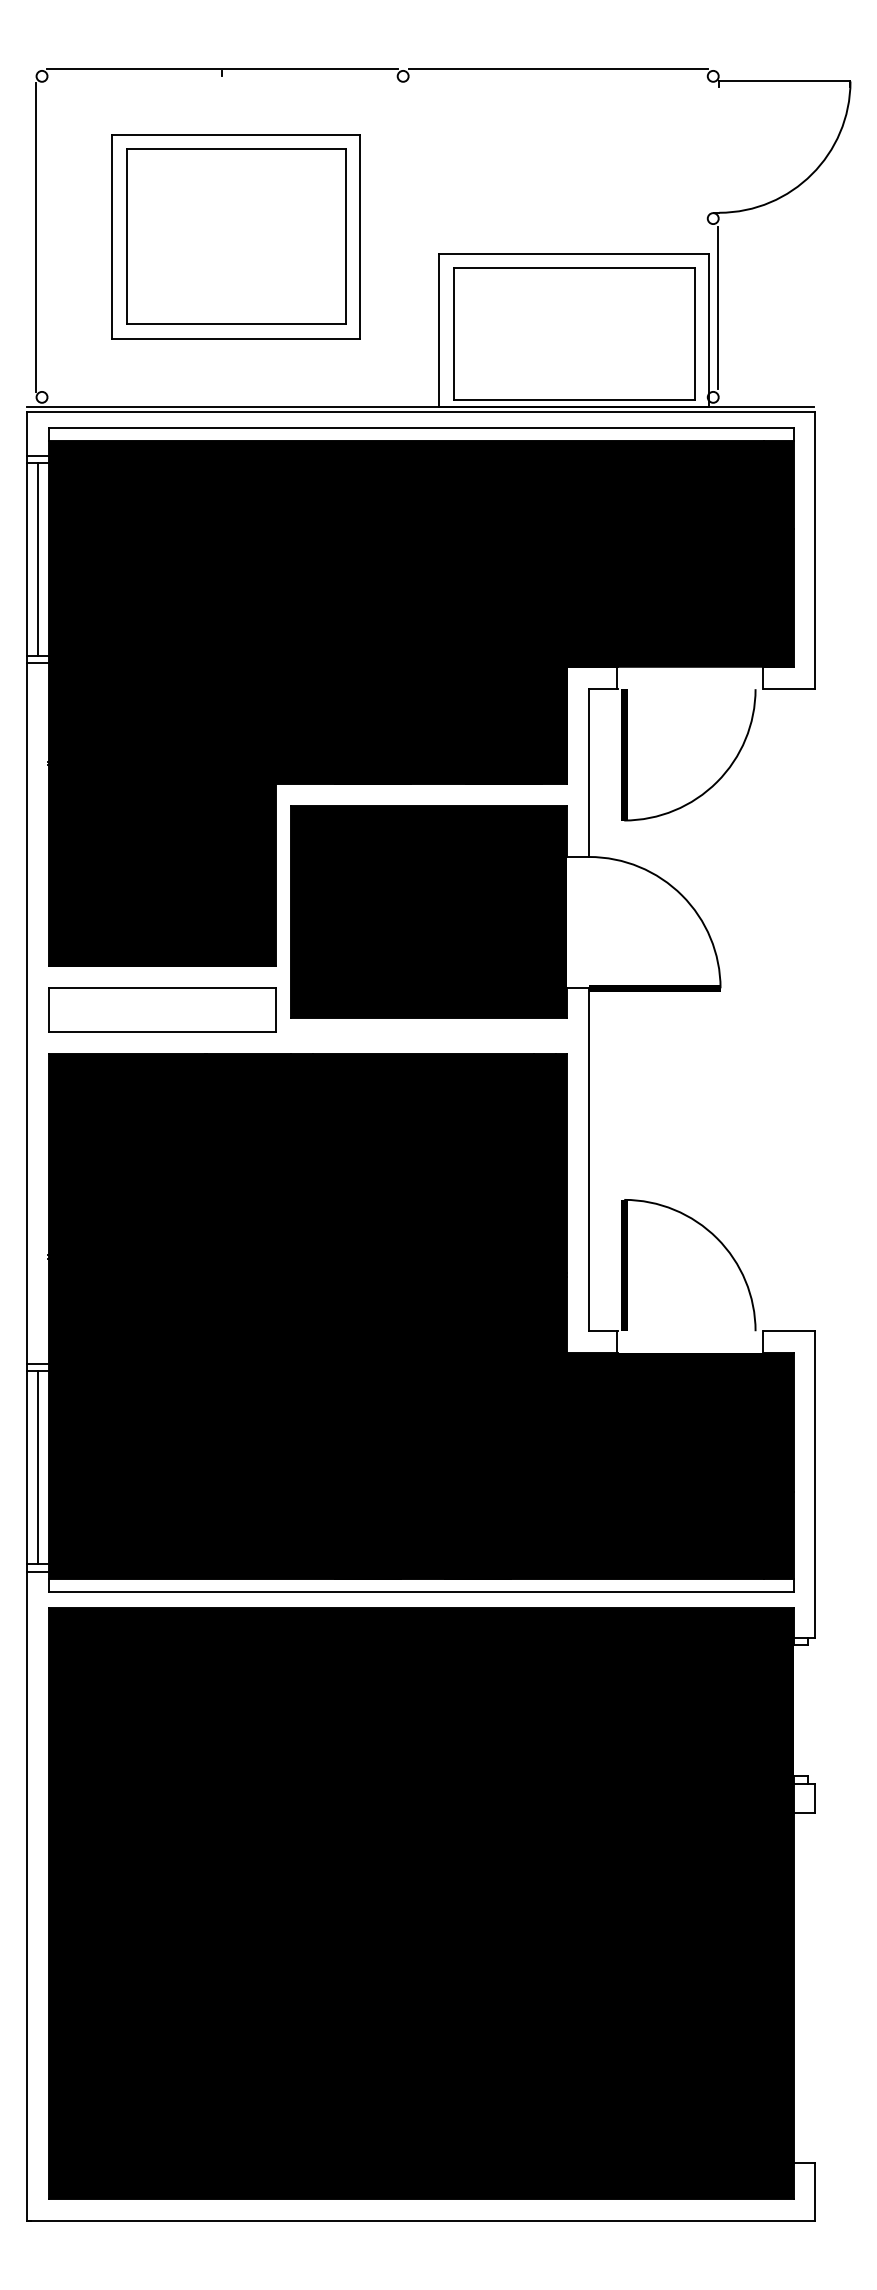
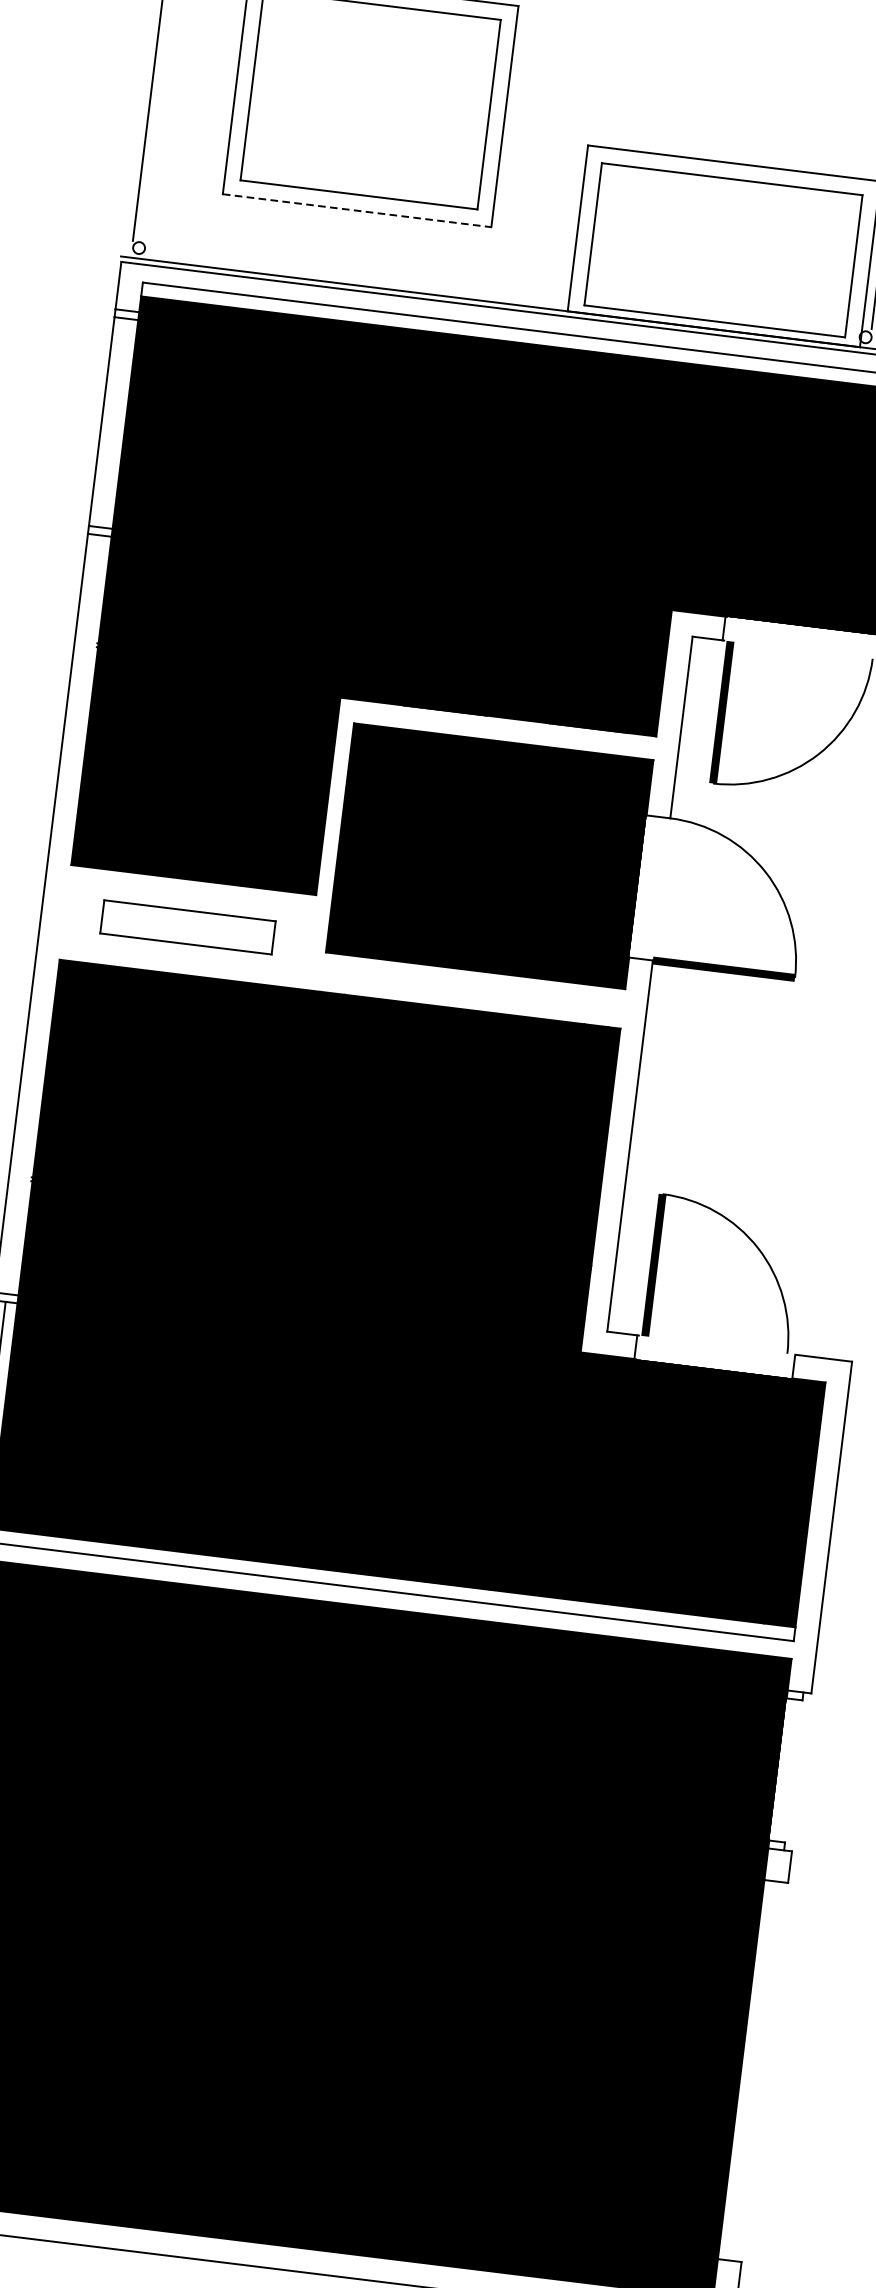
line: (236, 339) -> (357, 211), solid -> dashed
line: (38, 559) -> (113, 423), removed
part: (162, 1009) -> (188, 926), size x0.7

